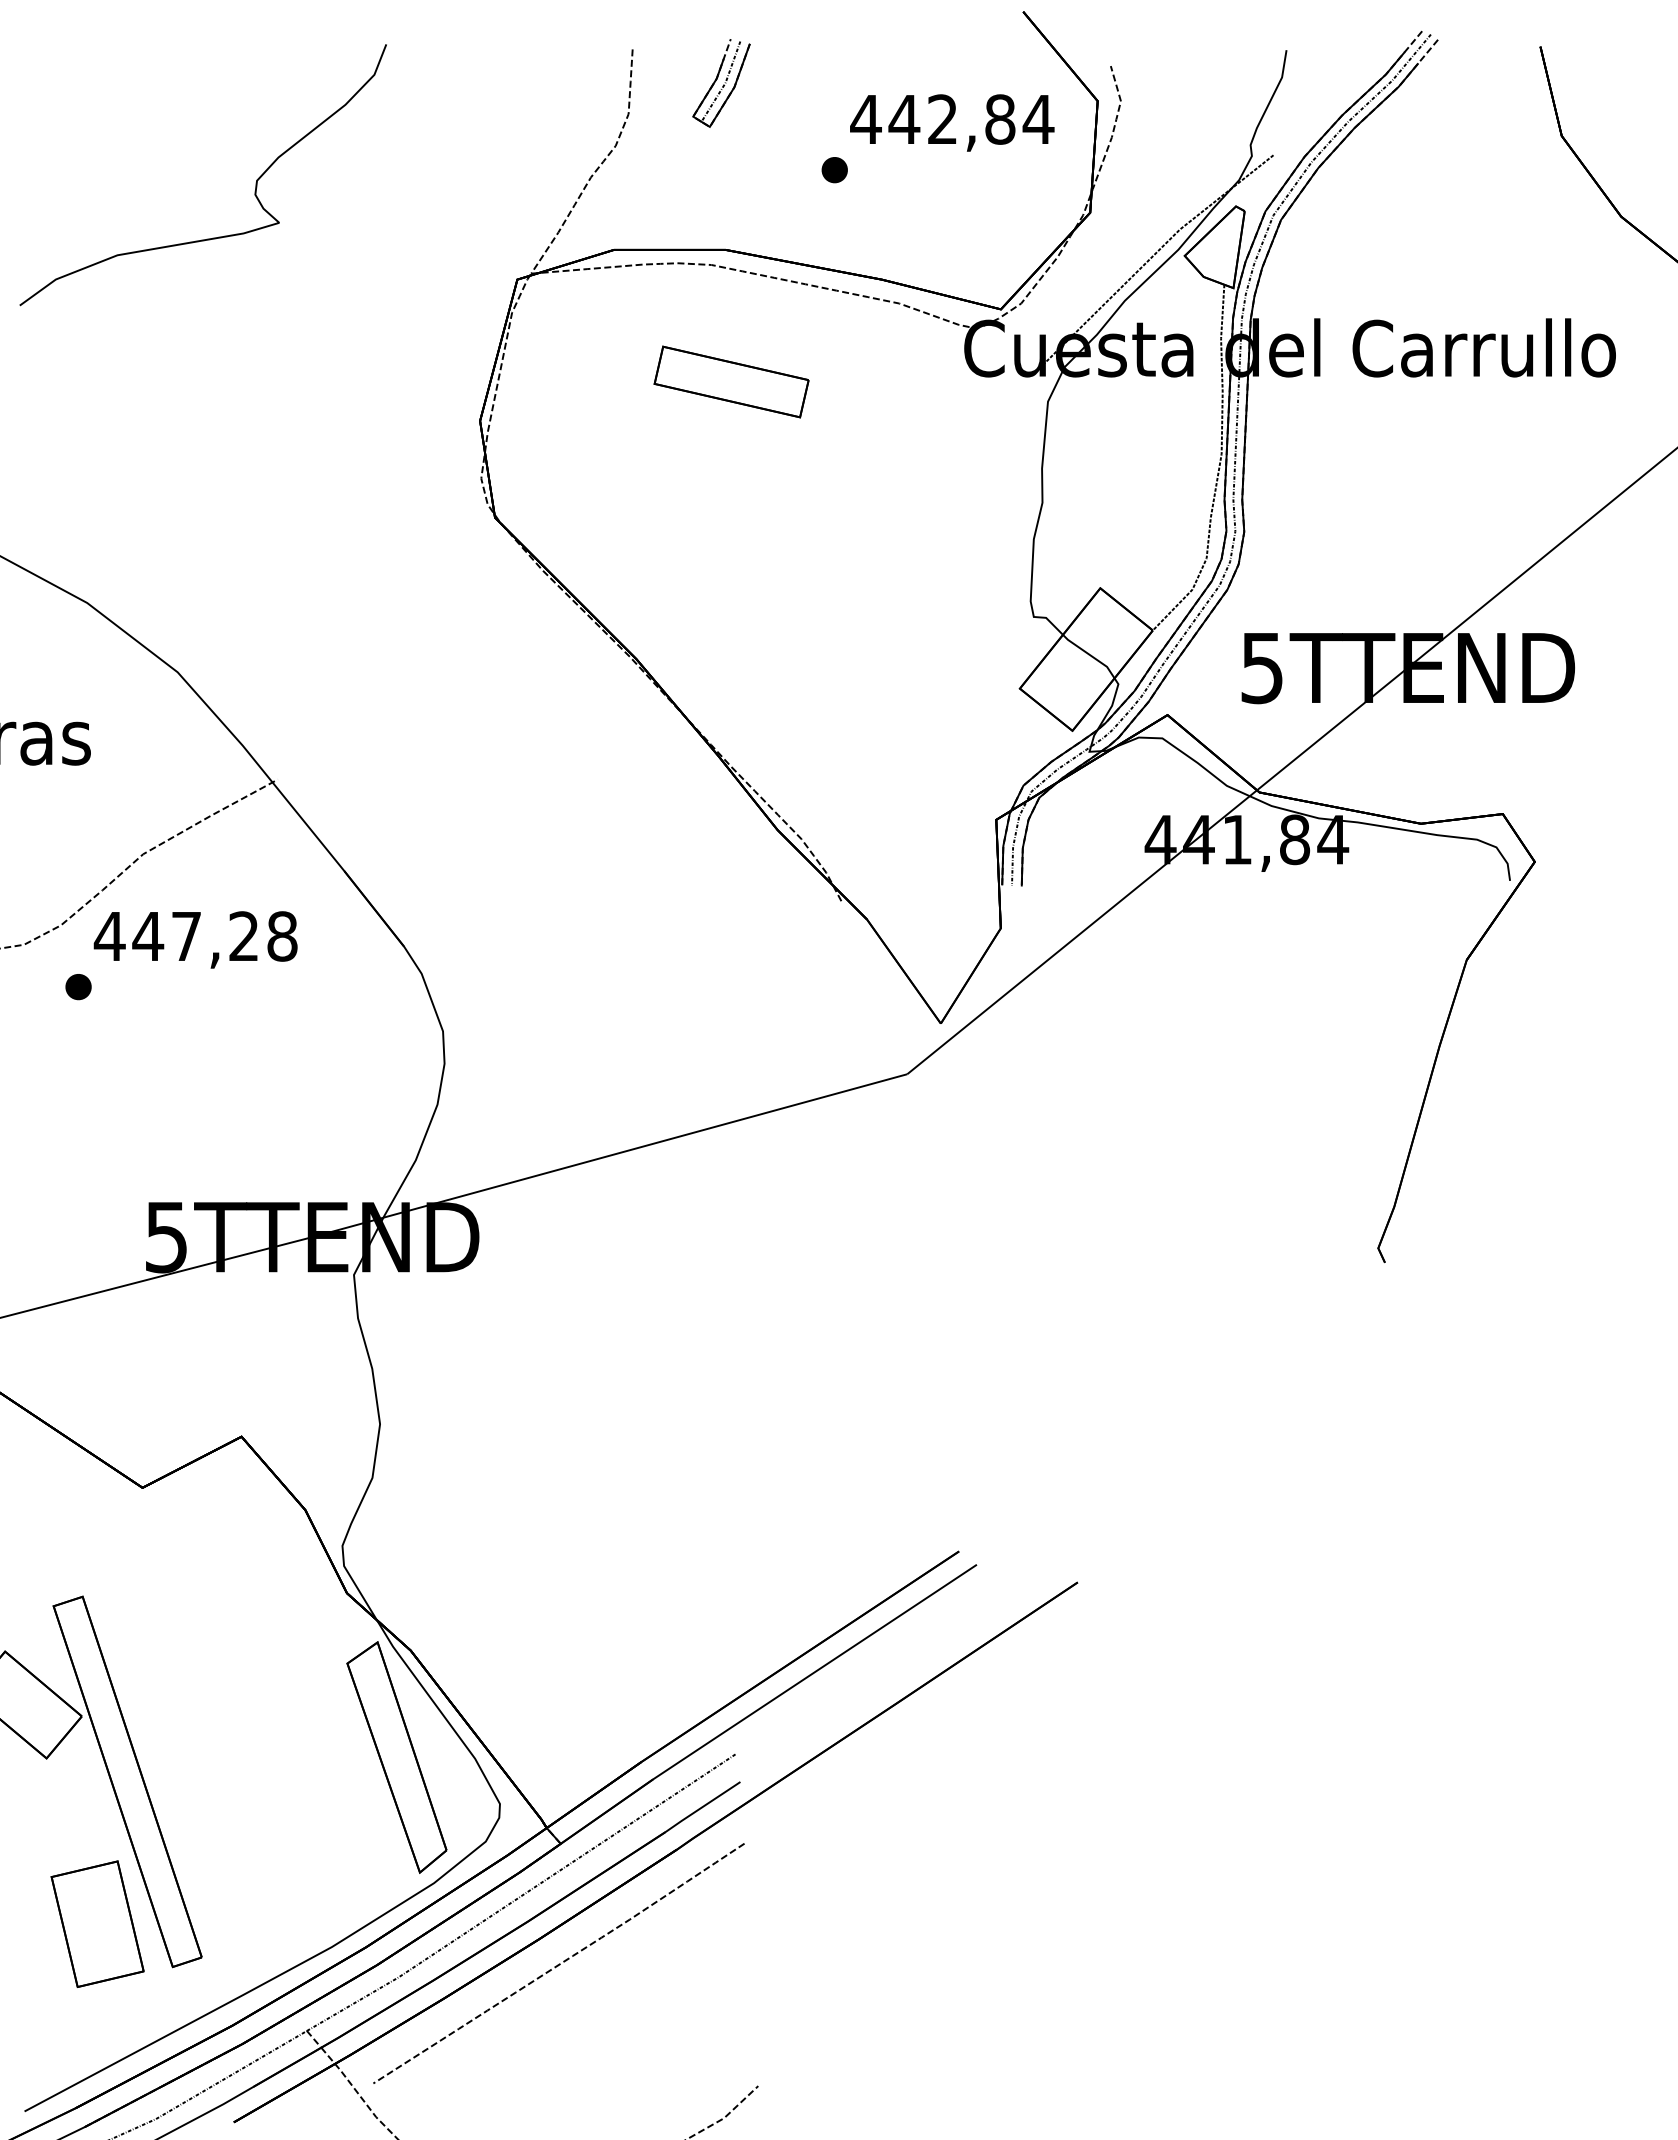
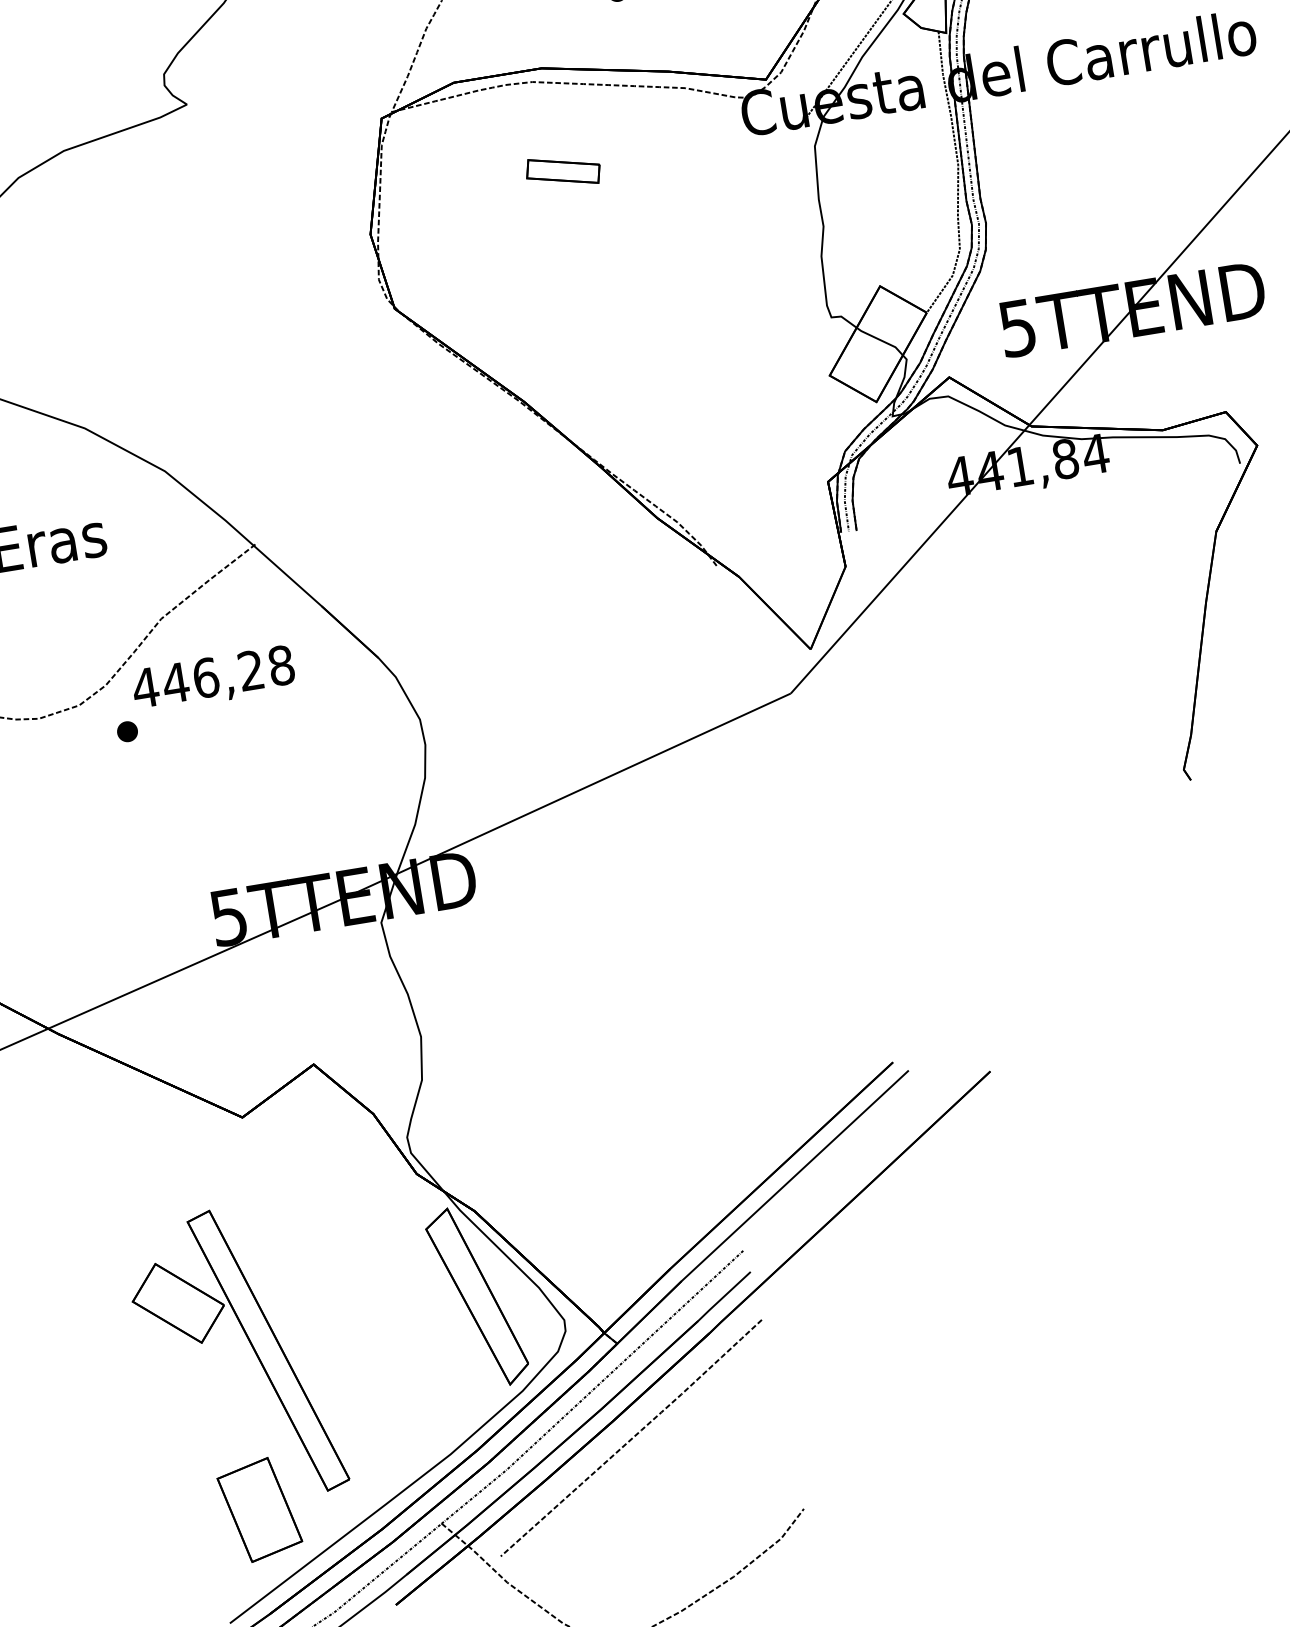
part: (731, 381) -> (563, 171), size x0.6
text: (186, 936) -> (205, 678), 447,28 -> 446,28
part: (97, 1923) -> (259, 1509), moved

